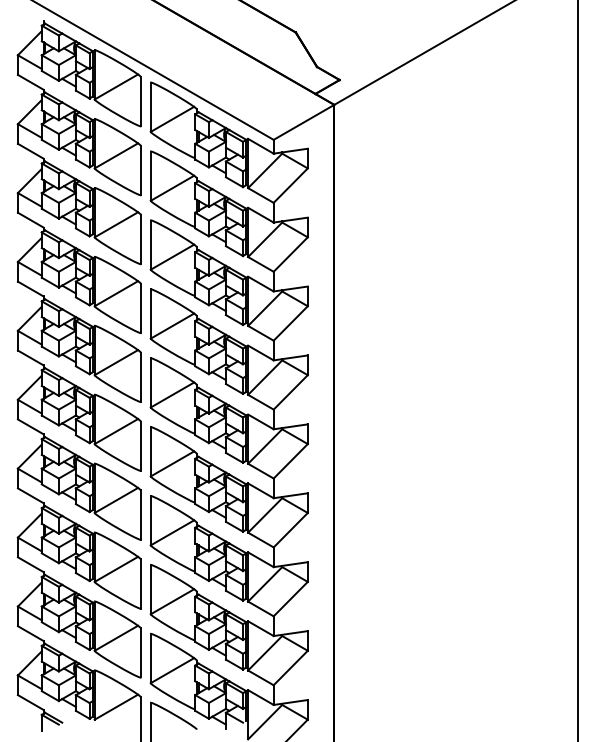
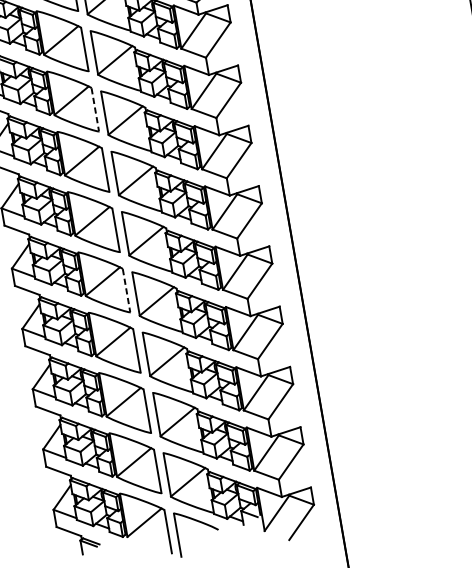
line: (140, 239) -> (94, 109), solid -> dashed
line: (140, 446) -> (126, 290), solid -> dashed

